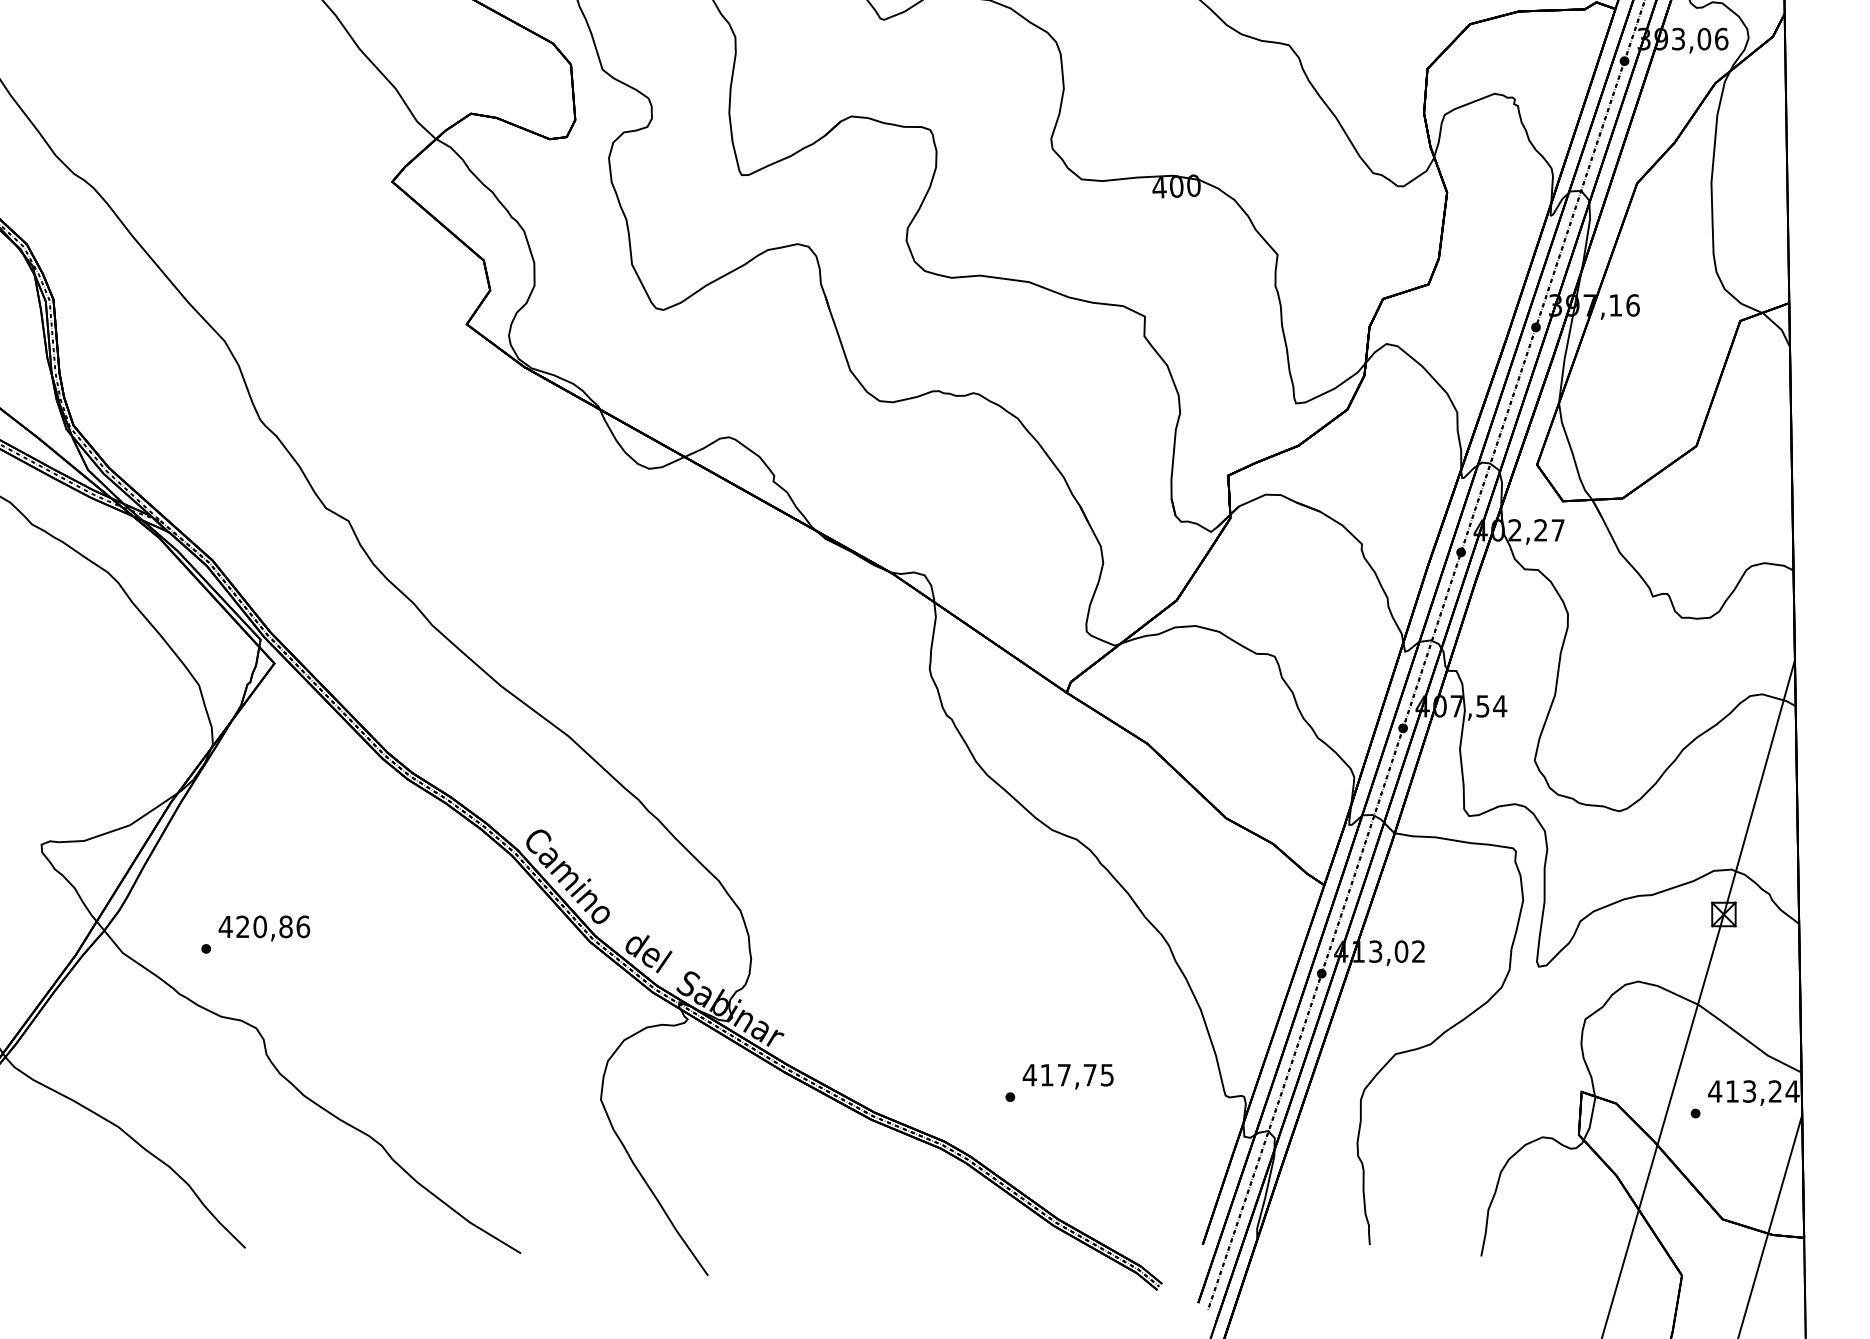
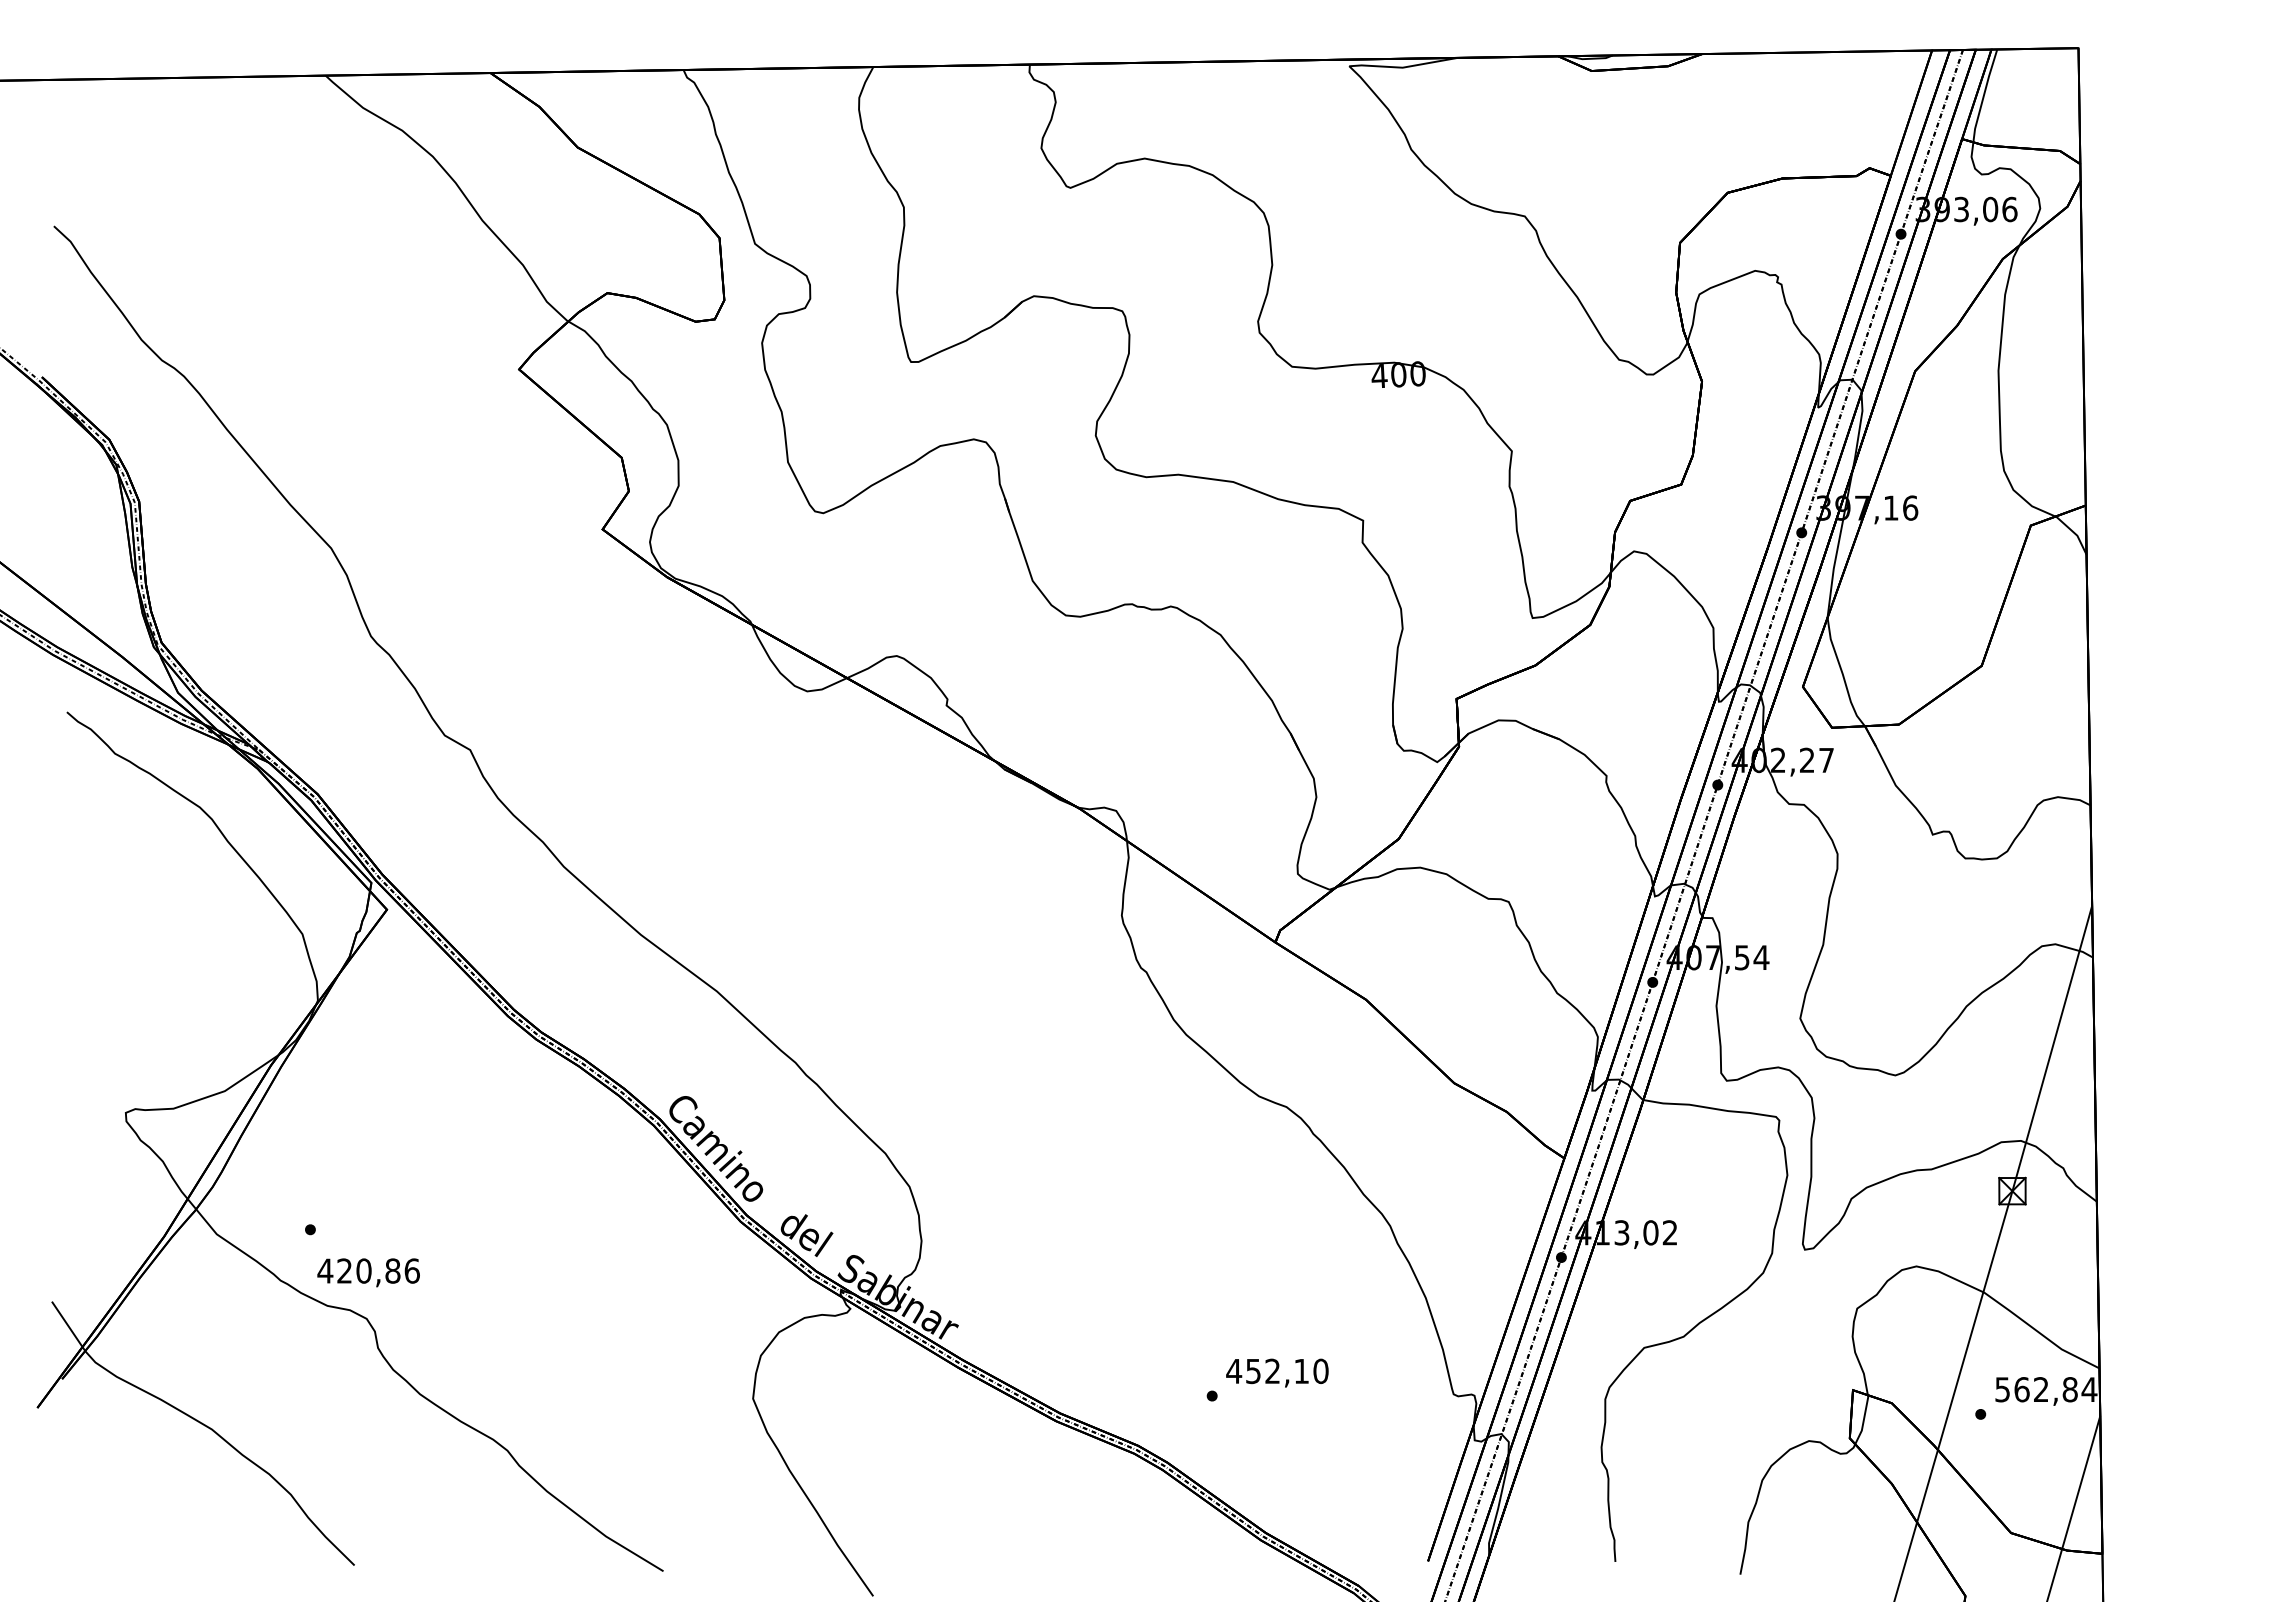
text: (264, 928) -> (368, 1272), moved
text: (1077, 1075) -> (1287, 1371), 417,75 -> 452,10
text: (1744, 1091) -> (2035, 1389), 413,24 -> 562,84

